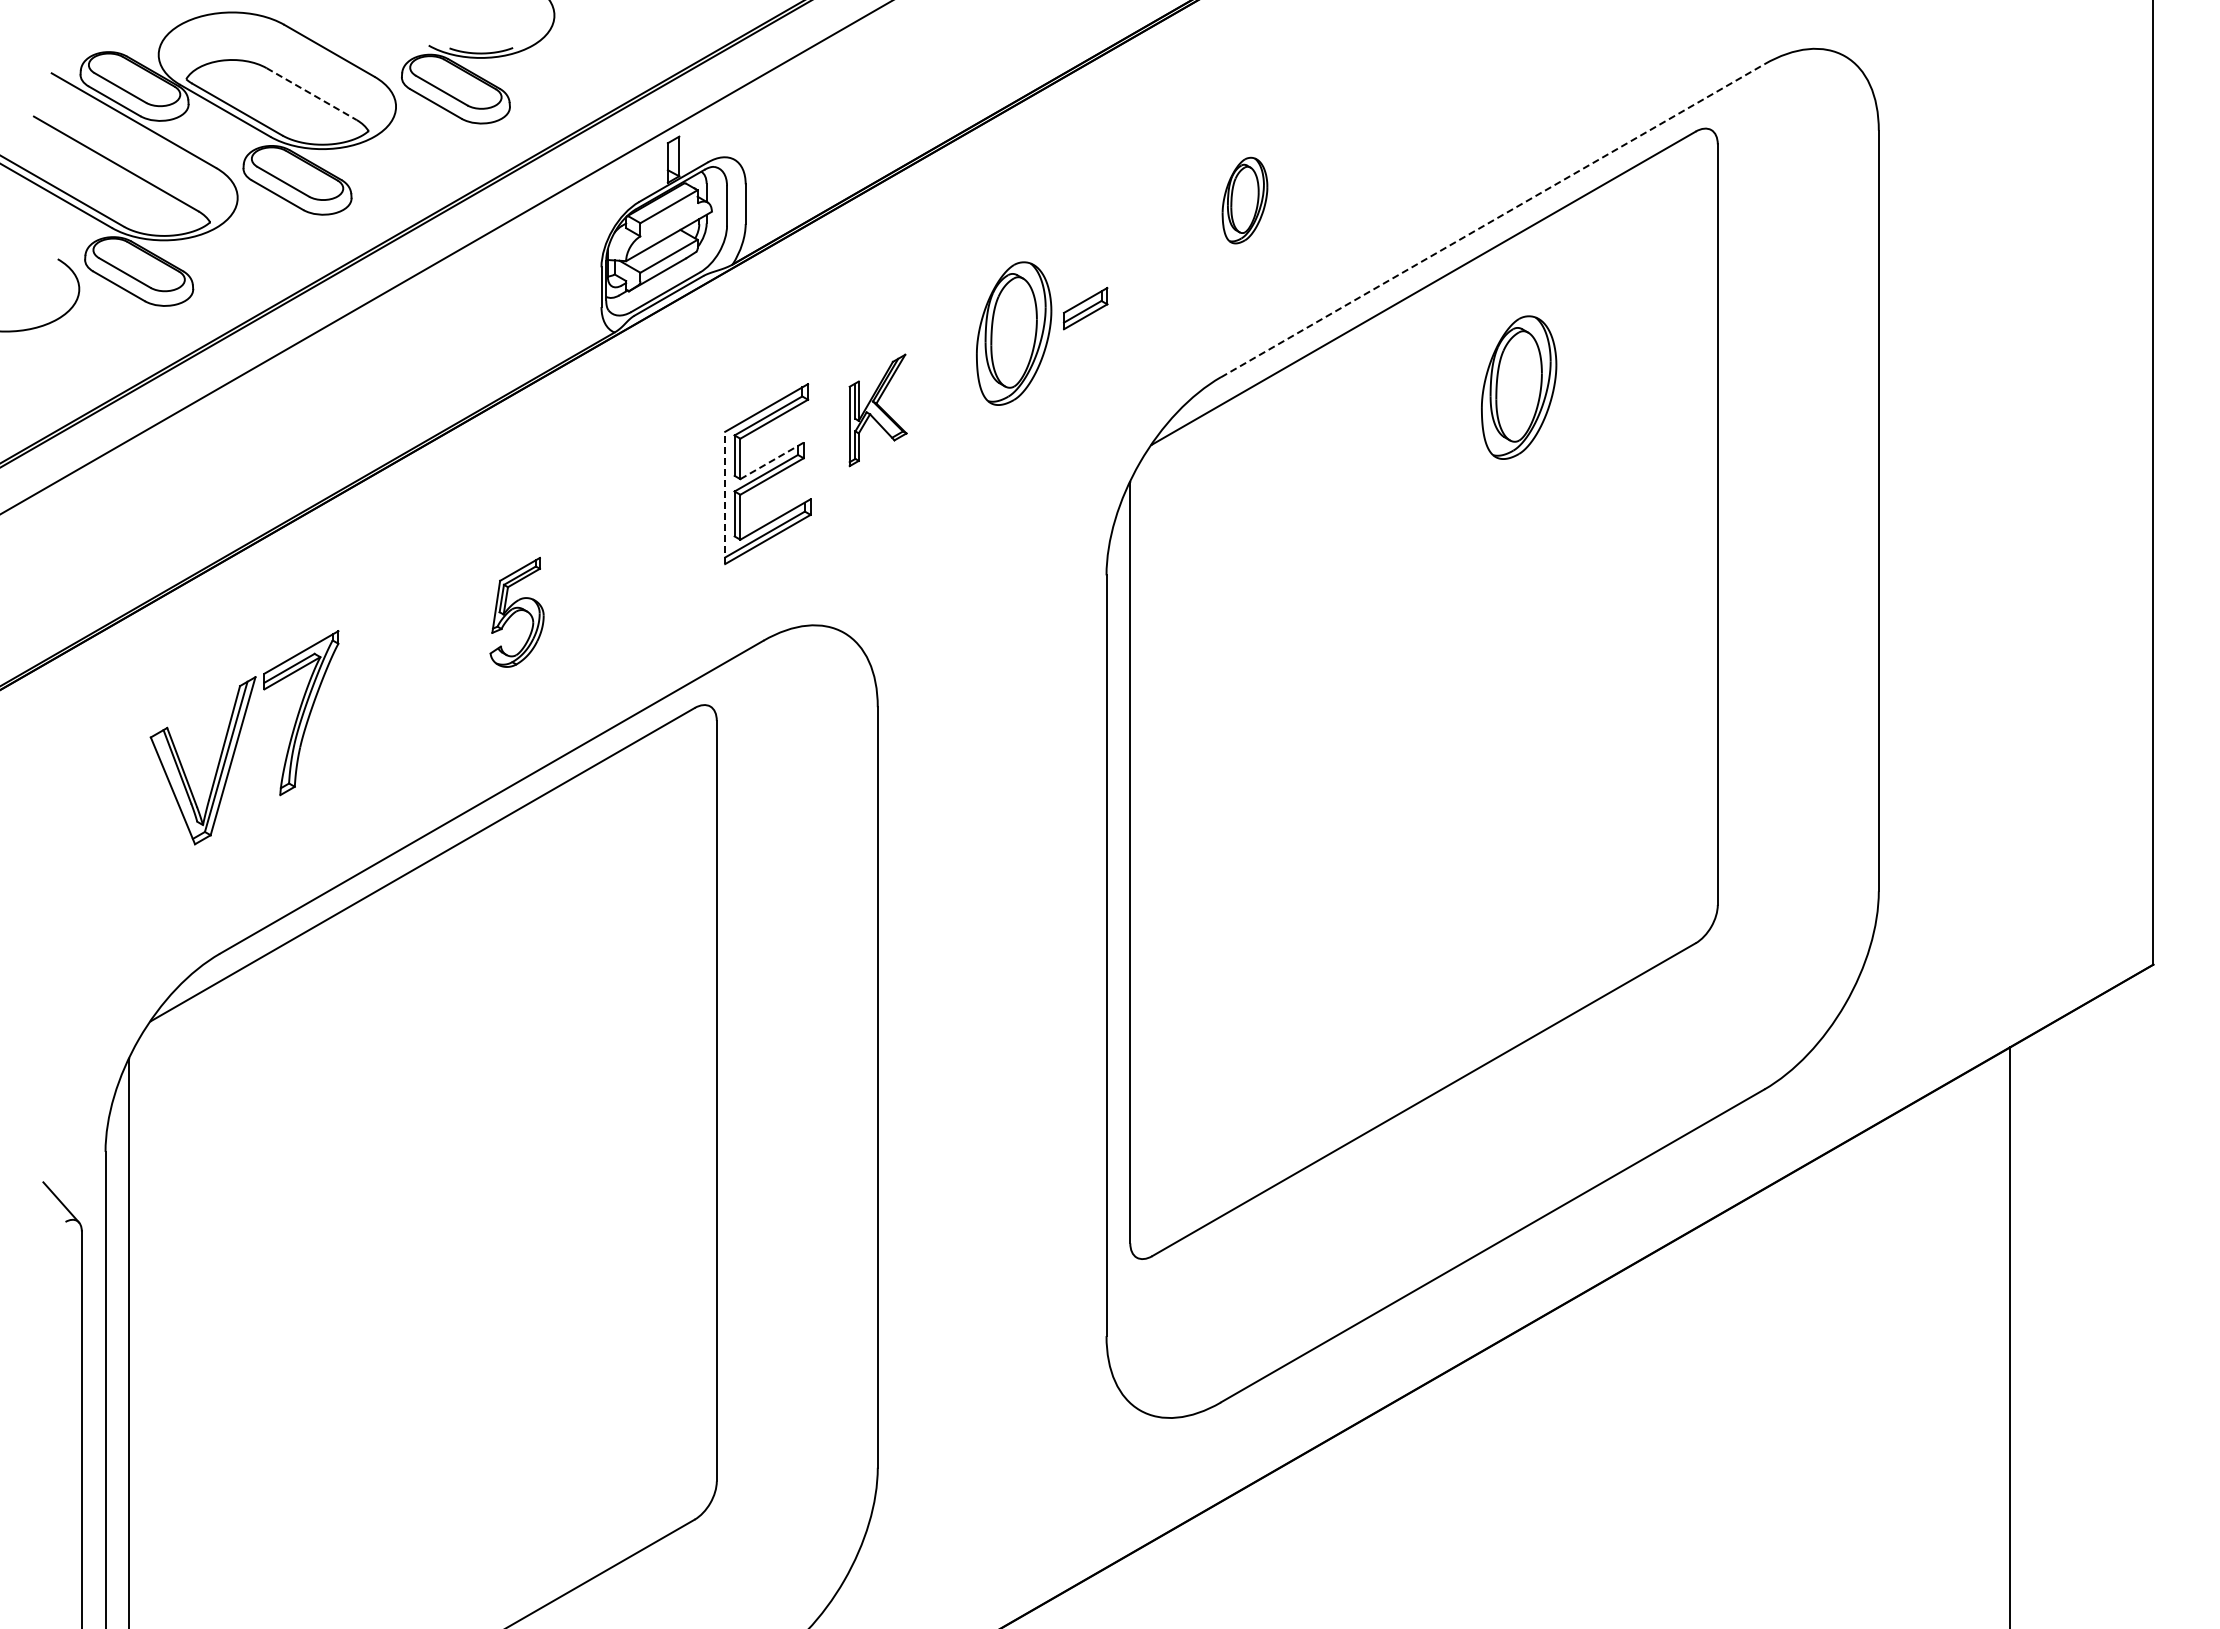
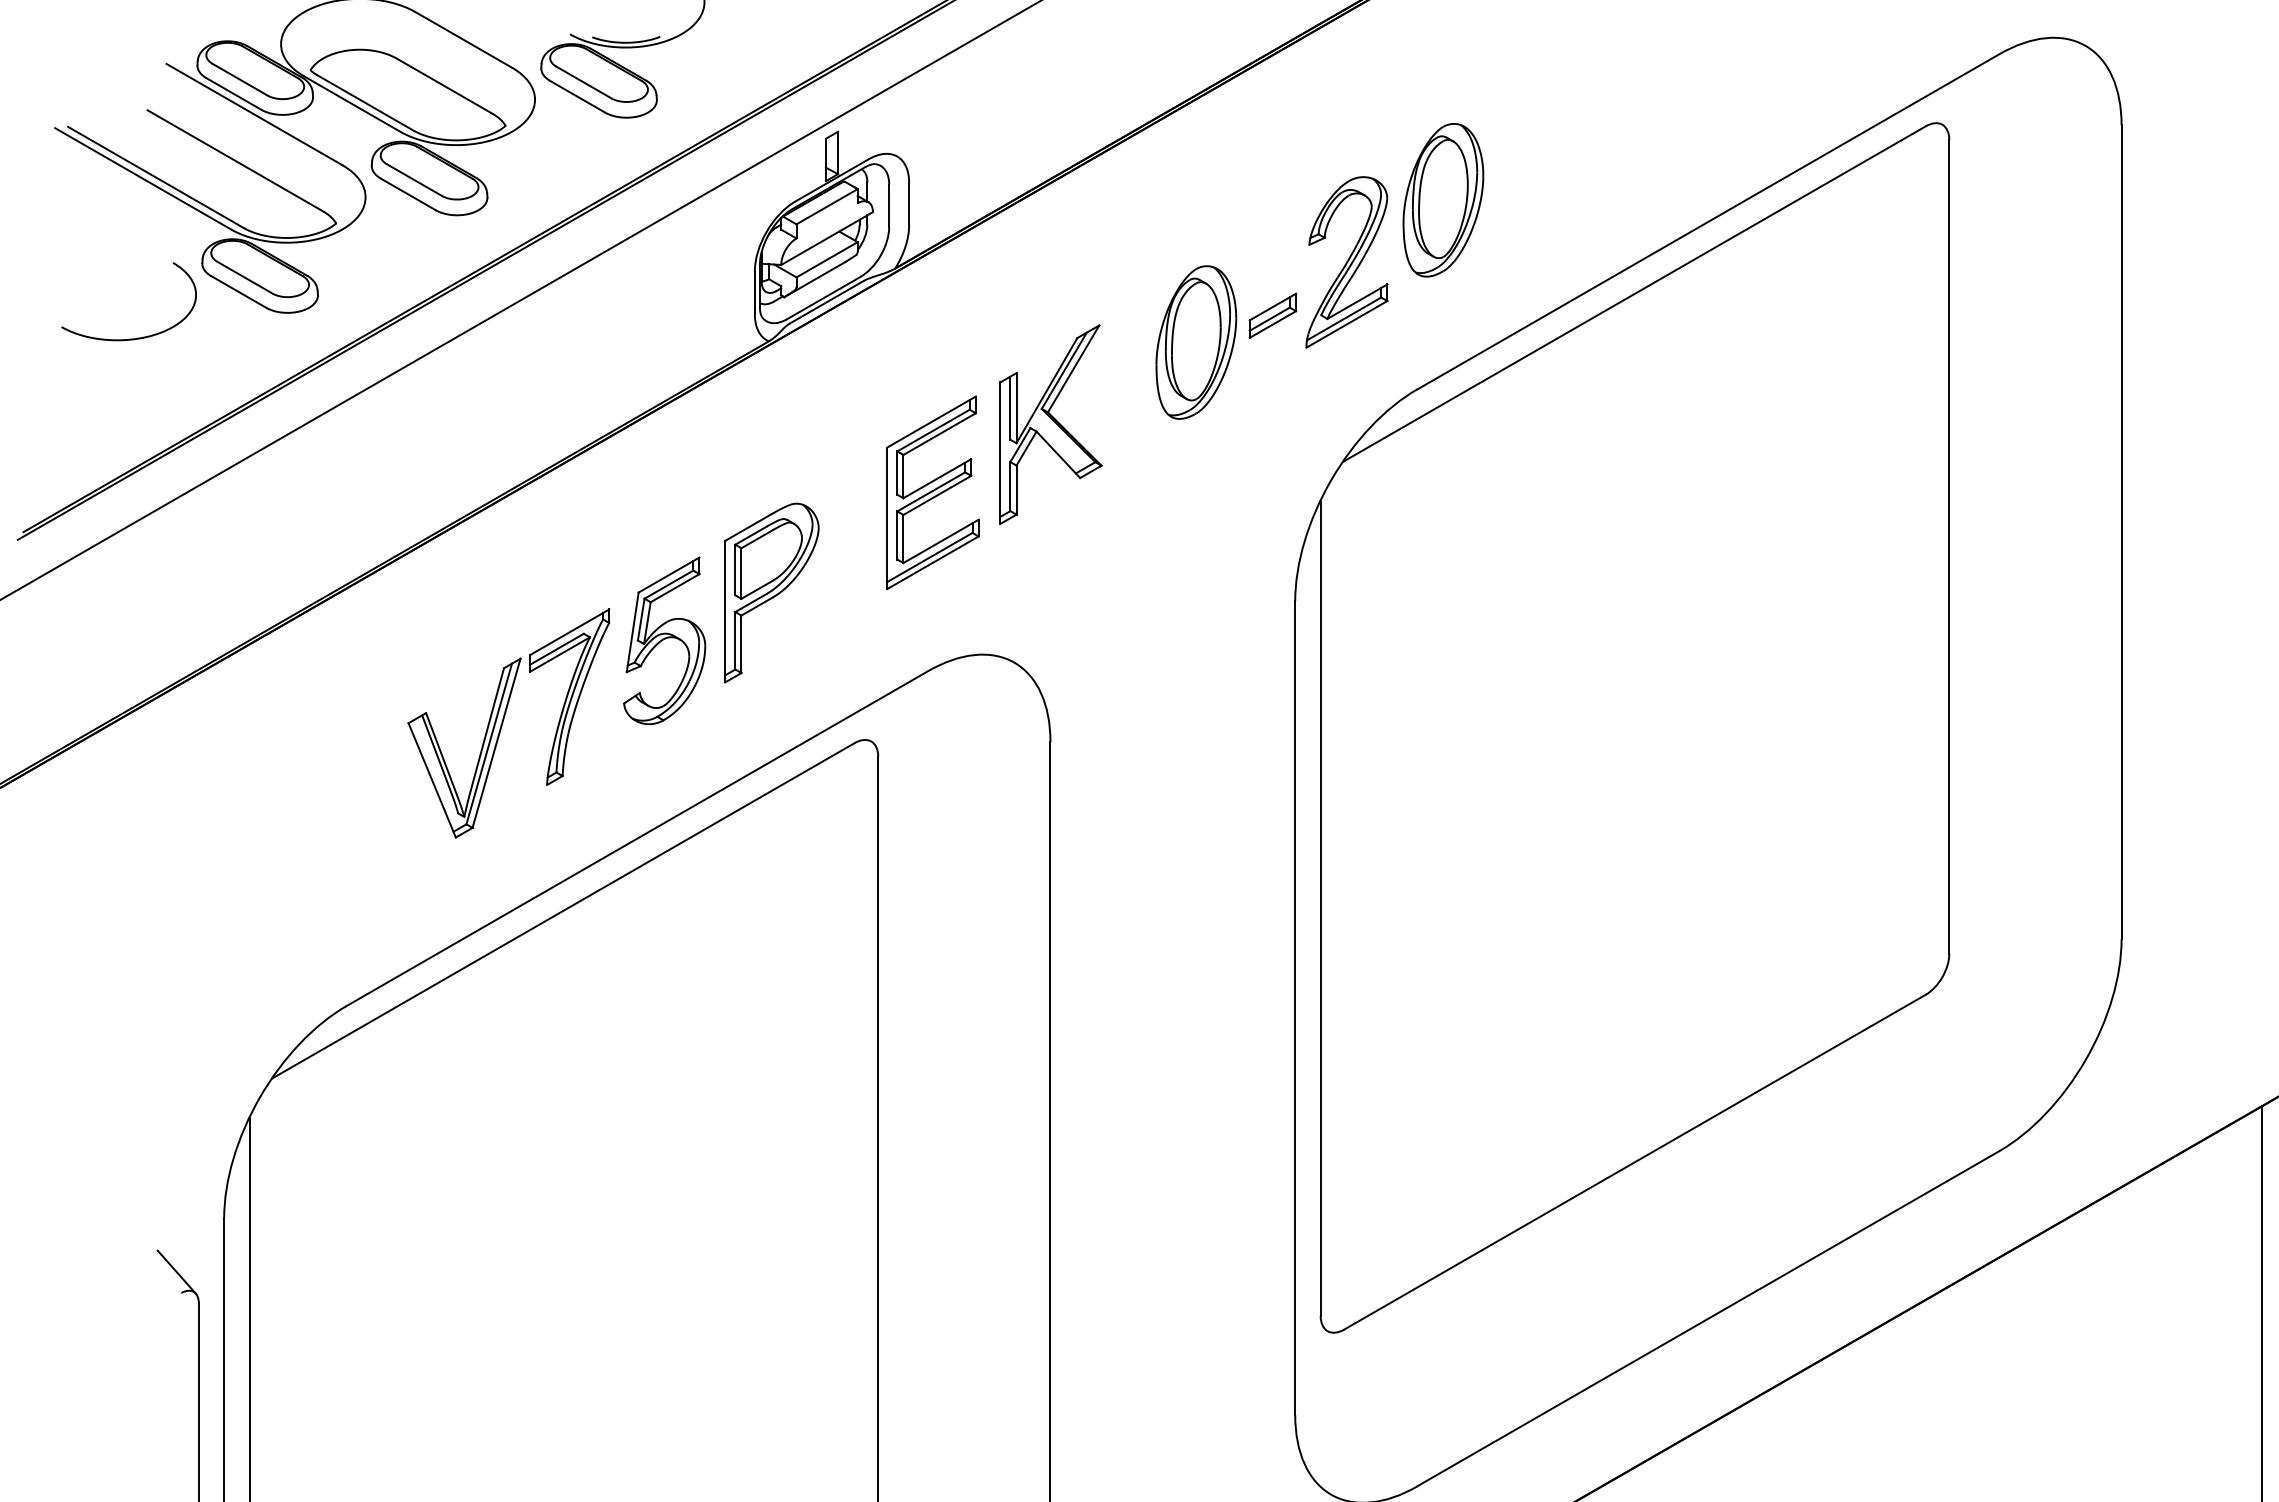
line: (311, 94) -> (444, 86), dashed -> solid
part: (1244, 200) -> (1442, 200), size x1.67
line: (1492, 220) -> (1708, 221), dashed -> solid
part: (1154, 258) -> (1346, 262), added
part: (1519, 387) -> (1737, 400), removed
part: (877, 410) -> (1050, 424), size x1.67
line: (772, 460) -> (937, 478), dashed -> solid
line: (725, 497) -> (887, 517), dashed -> solid
part: (617, 567) -> (771, 592), added
part: (516, 612) -> (663, 640), size x1.43
part: (244, 737) -> (508, 723), moved

